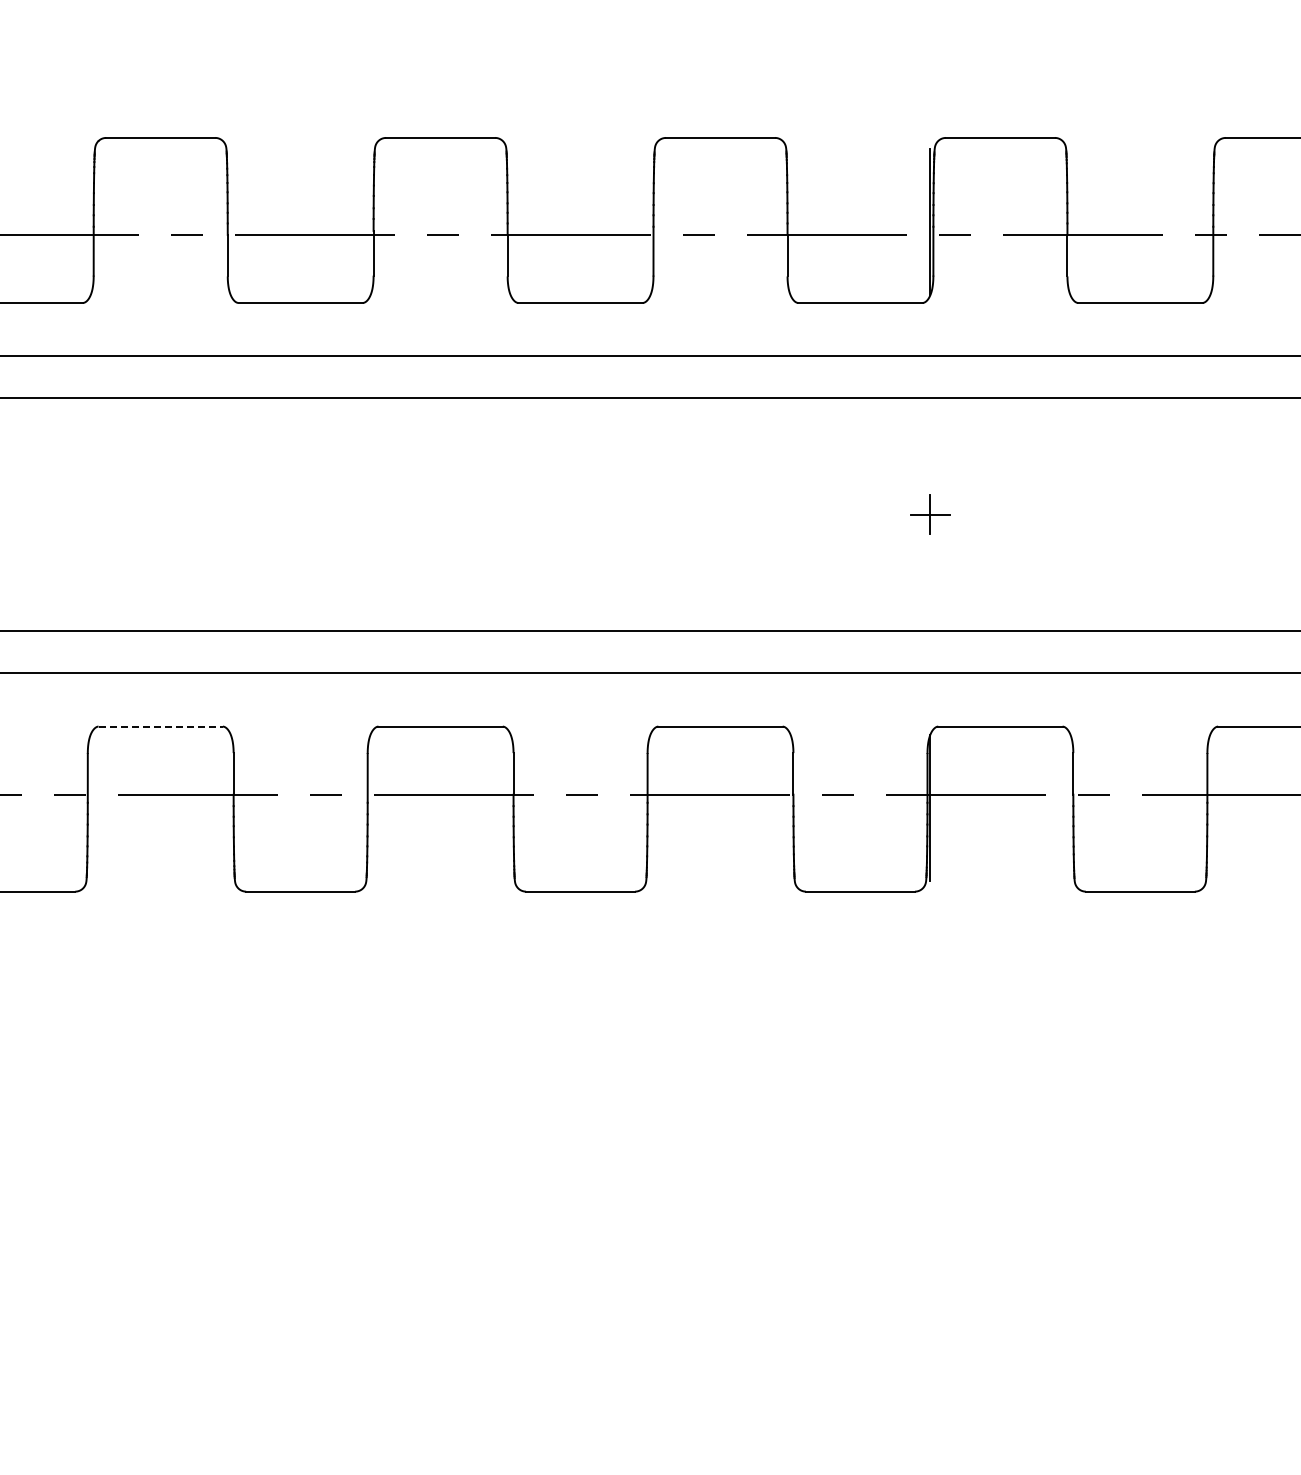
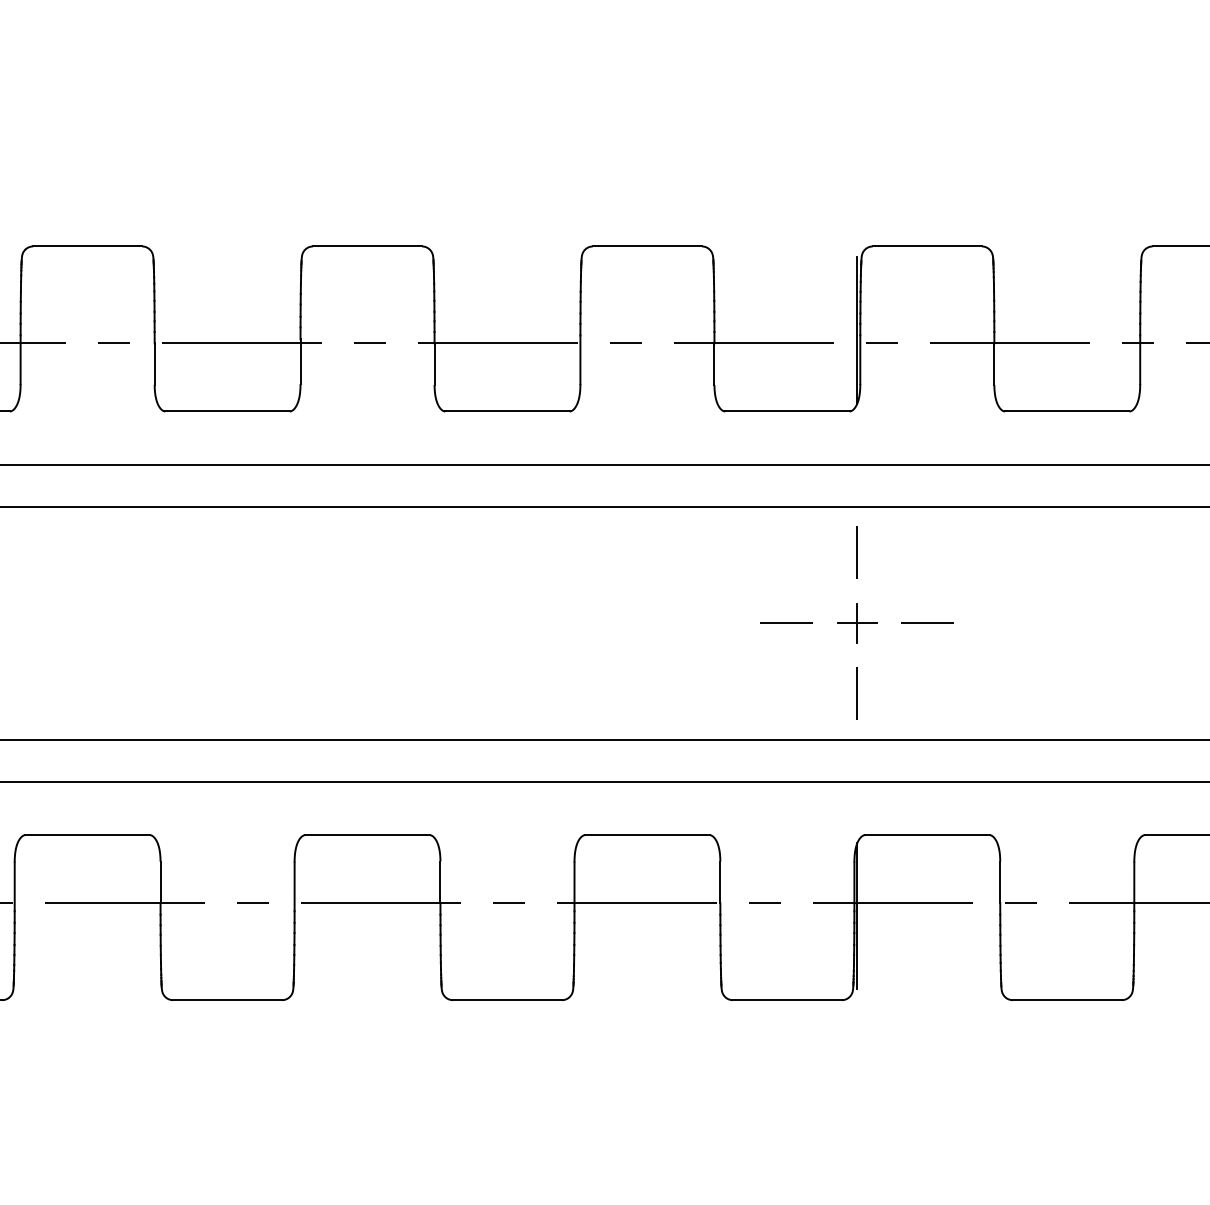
line: (930, 443) -> (857, 552), added
line: (859, 514) -> (786, 623), added
line: (1000, 514) -> (927, 623), added
line: (930, 584) -> (857, 693), added
line: (161, 726) -> (88, 835), dashed -> solid

